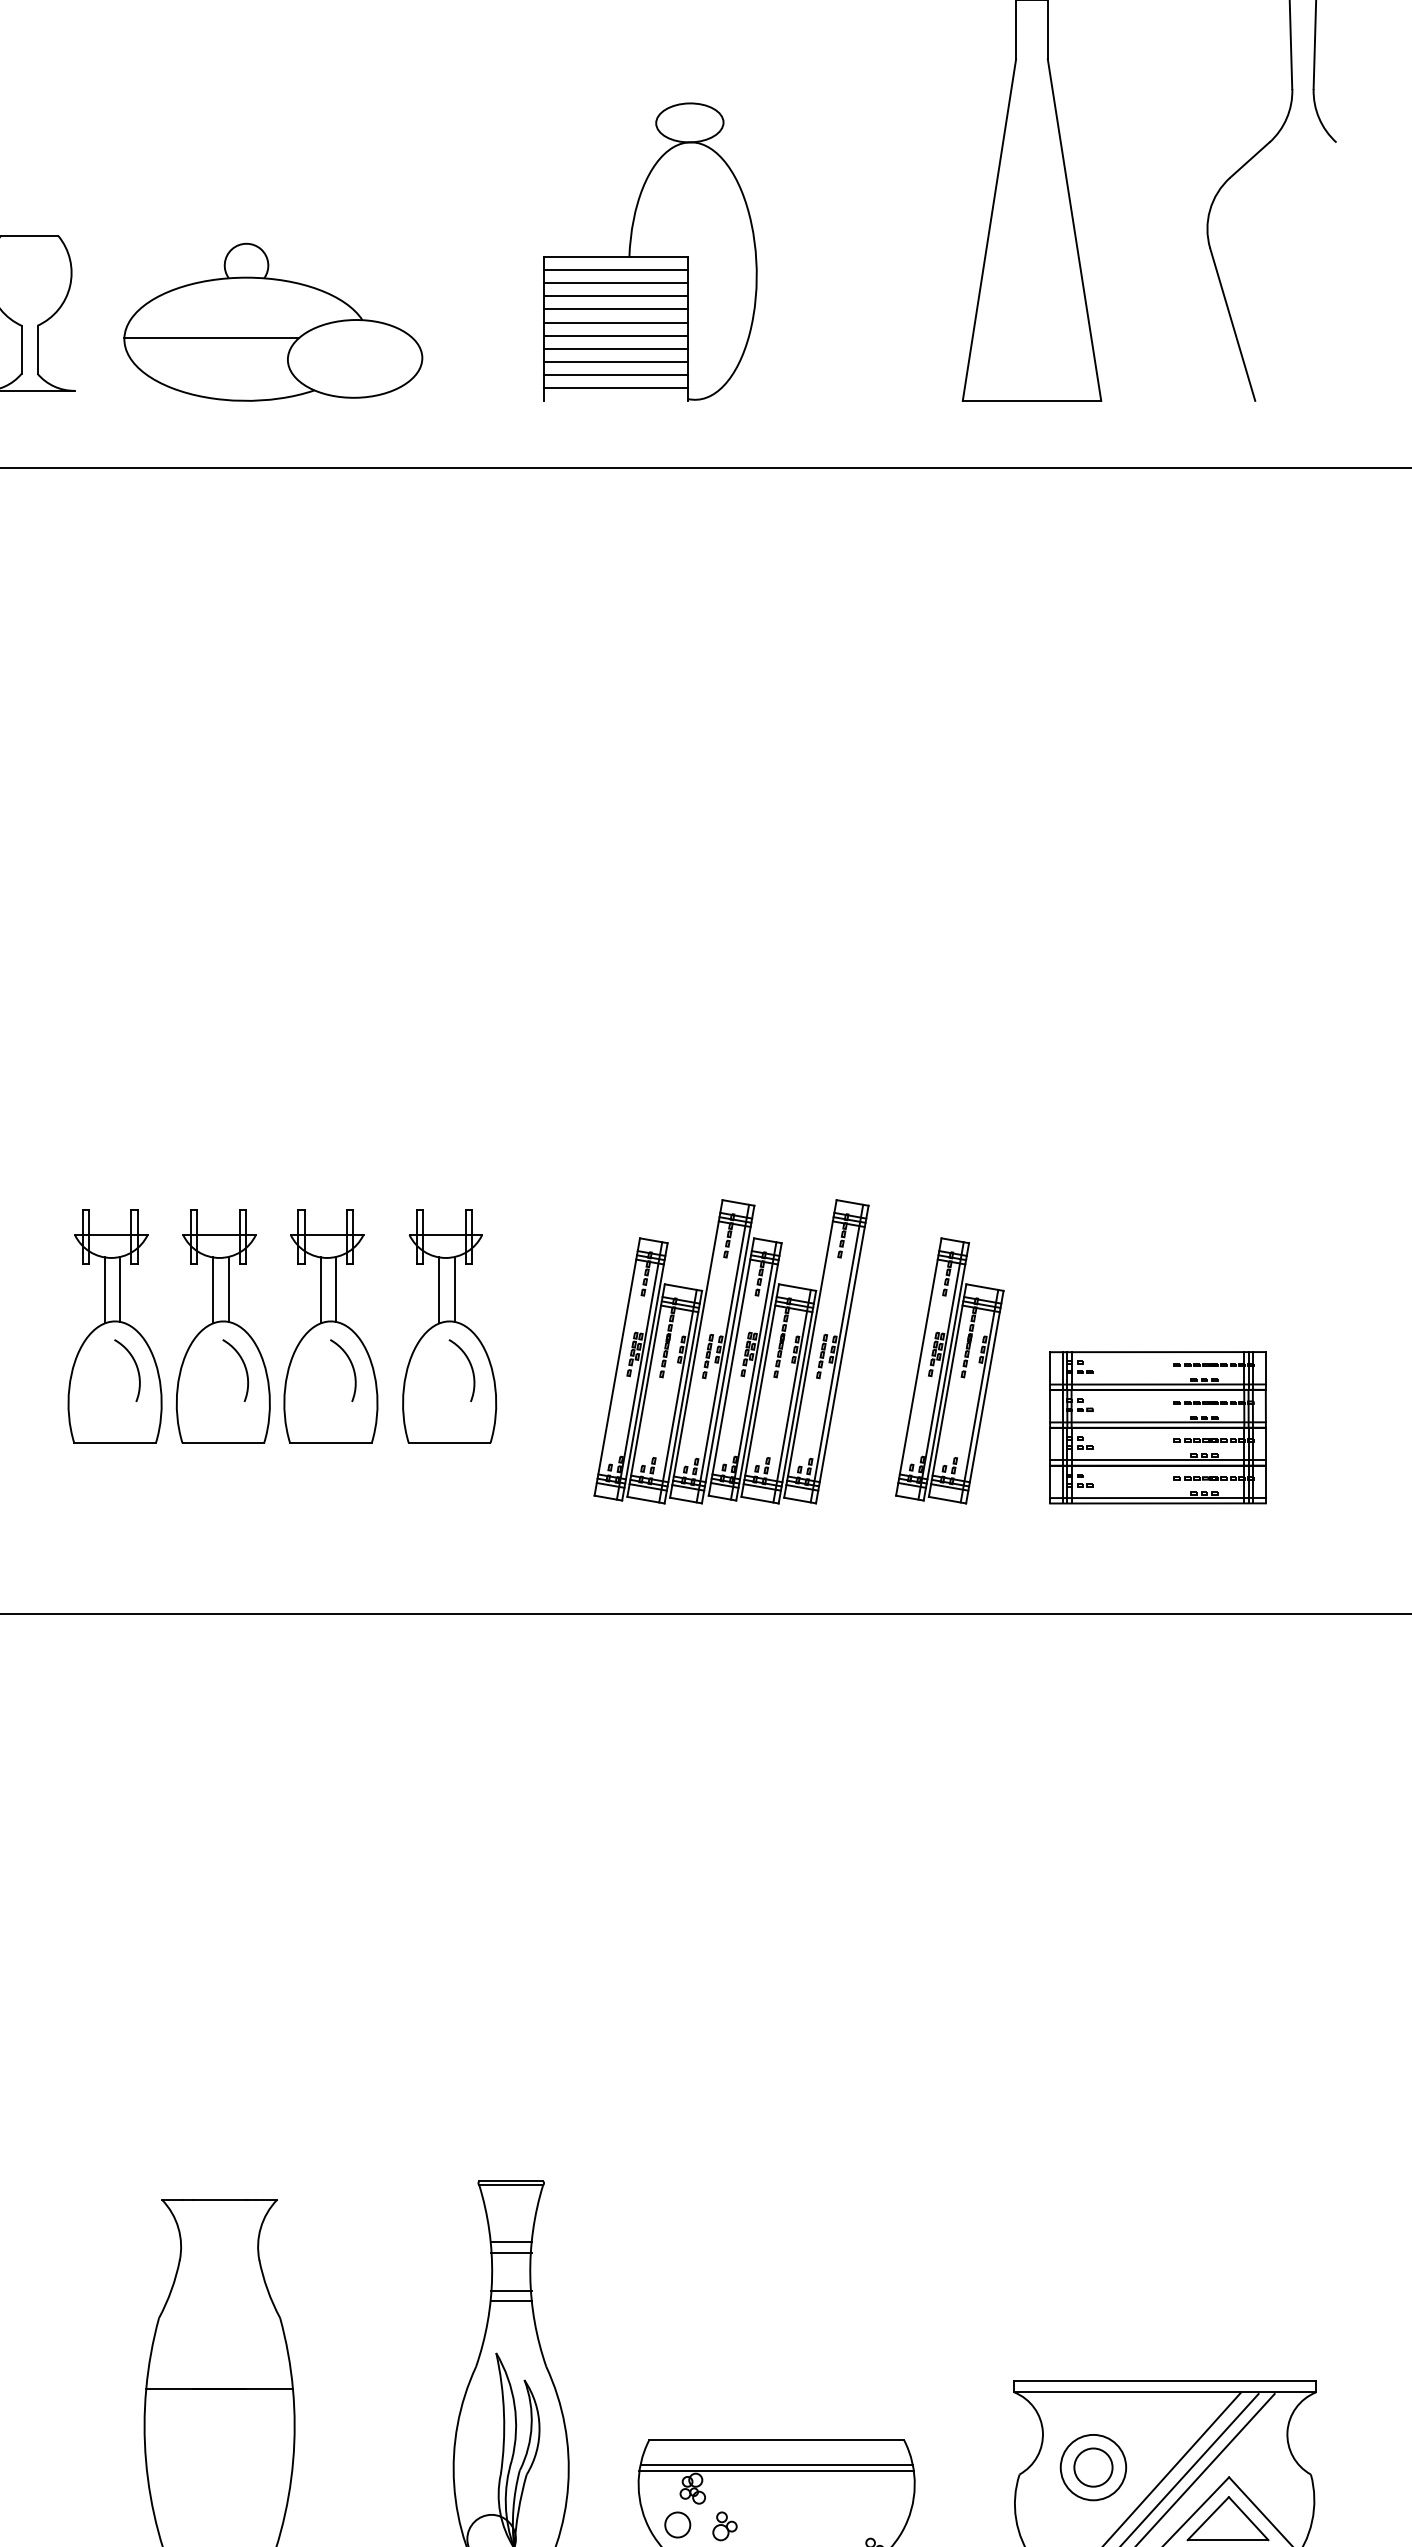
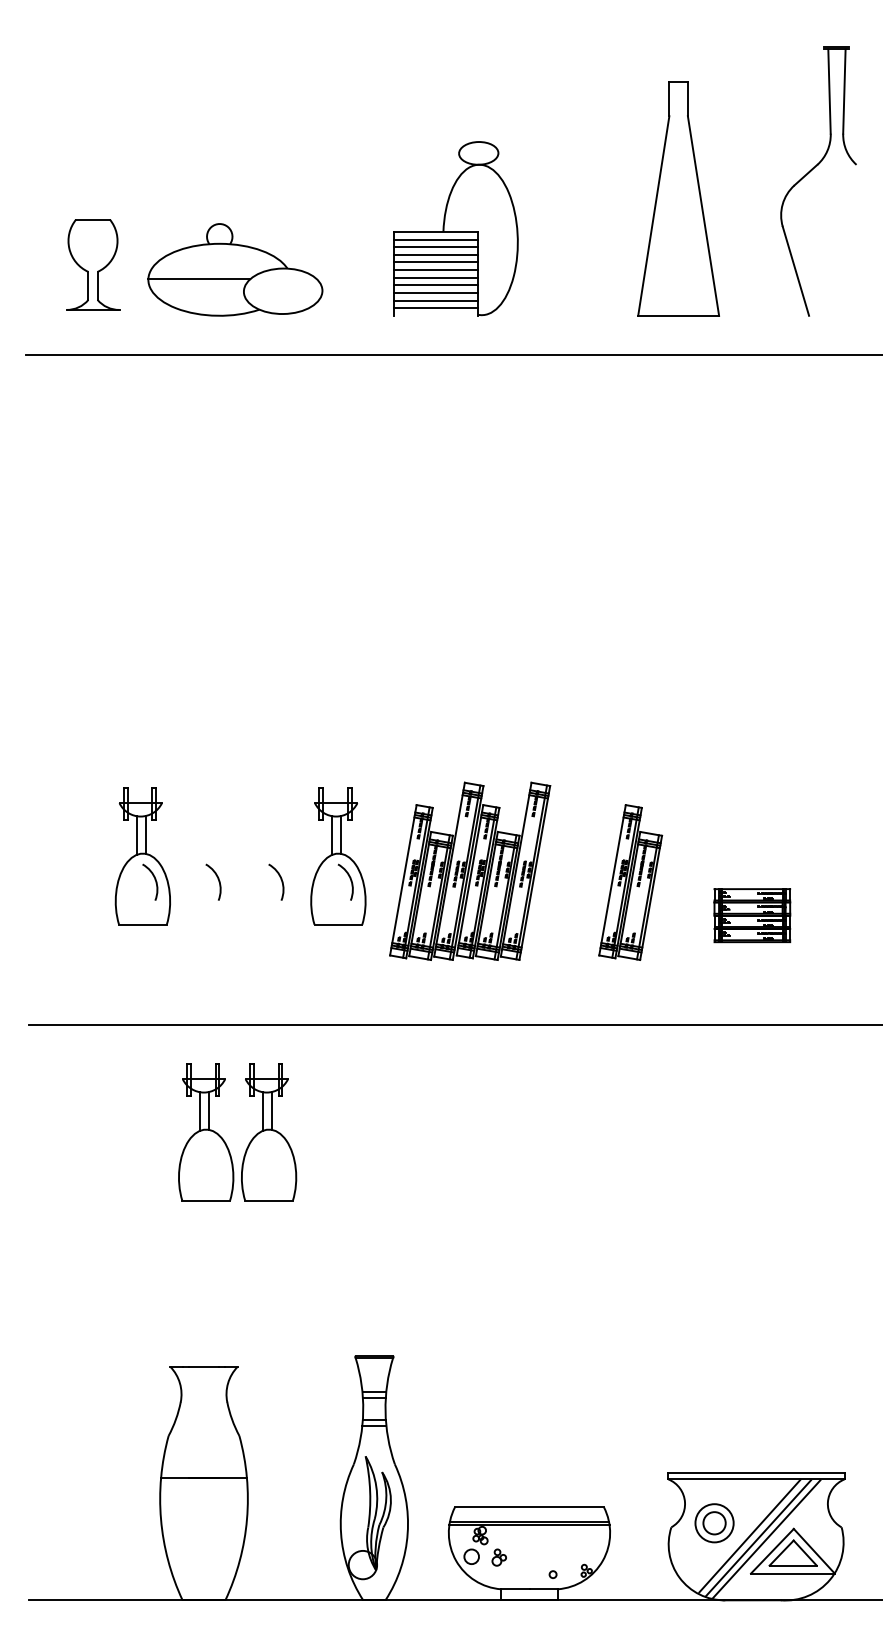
part: (256, 1341) -> (225, 1141), moved
part: (732, 1350) -> (470, 870), moved
part: (1158, 1427) -> (752, 915), size x0.6

